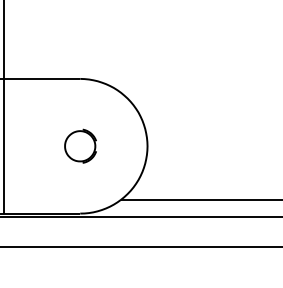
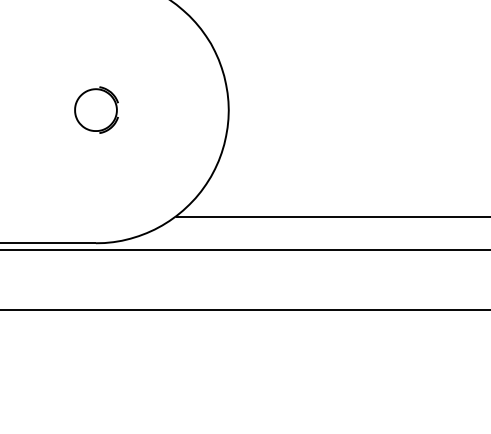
part: (80, 145) -> (96, 108), size x0.7

